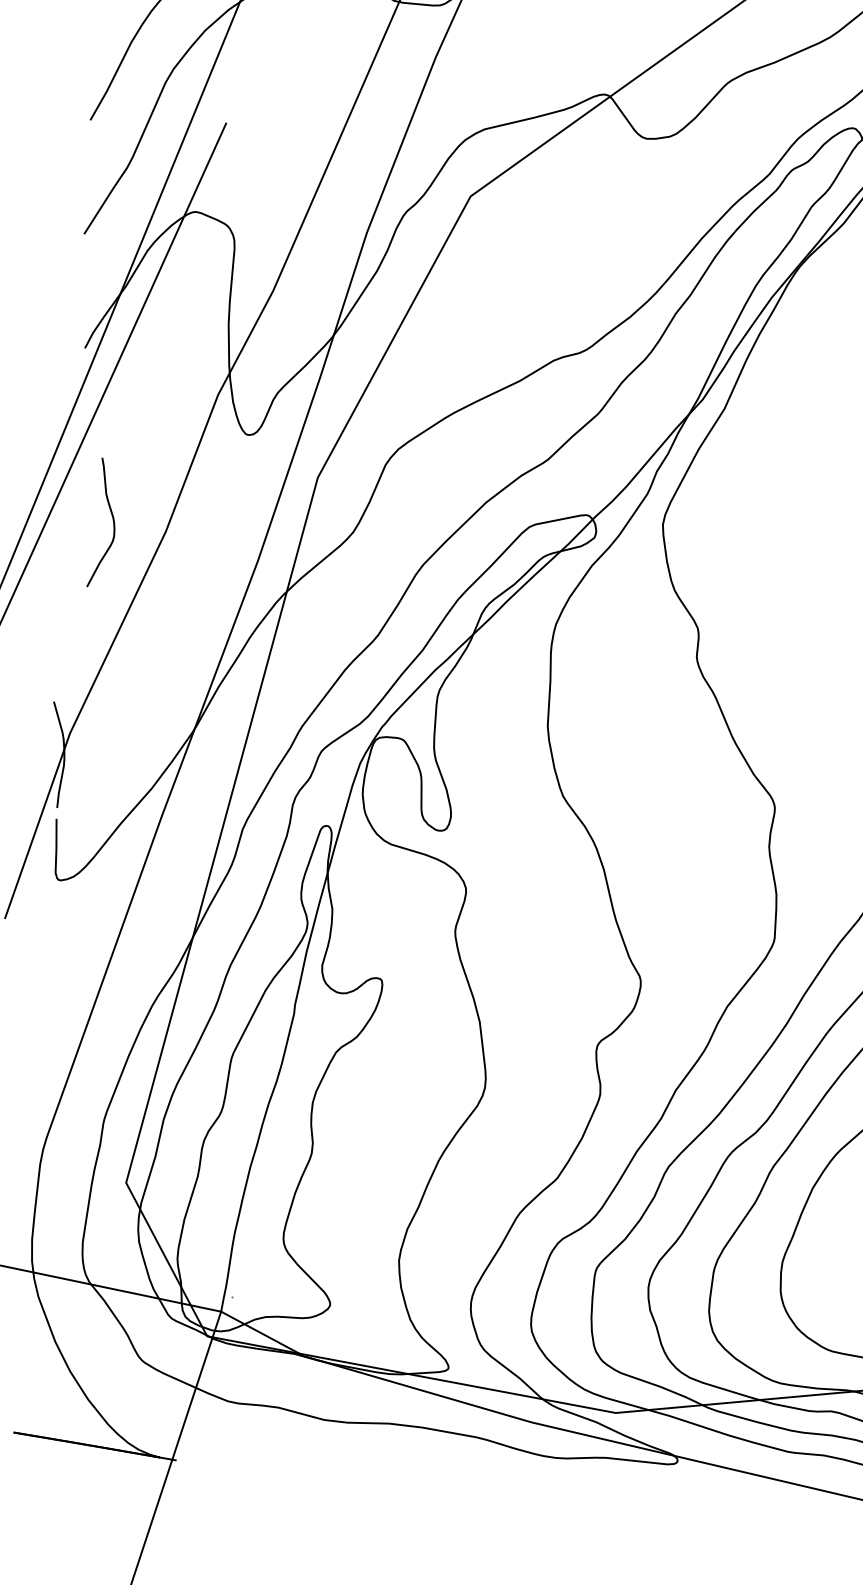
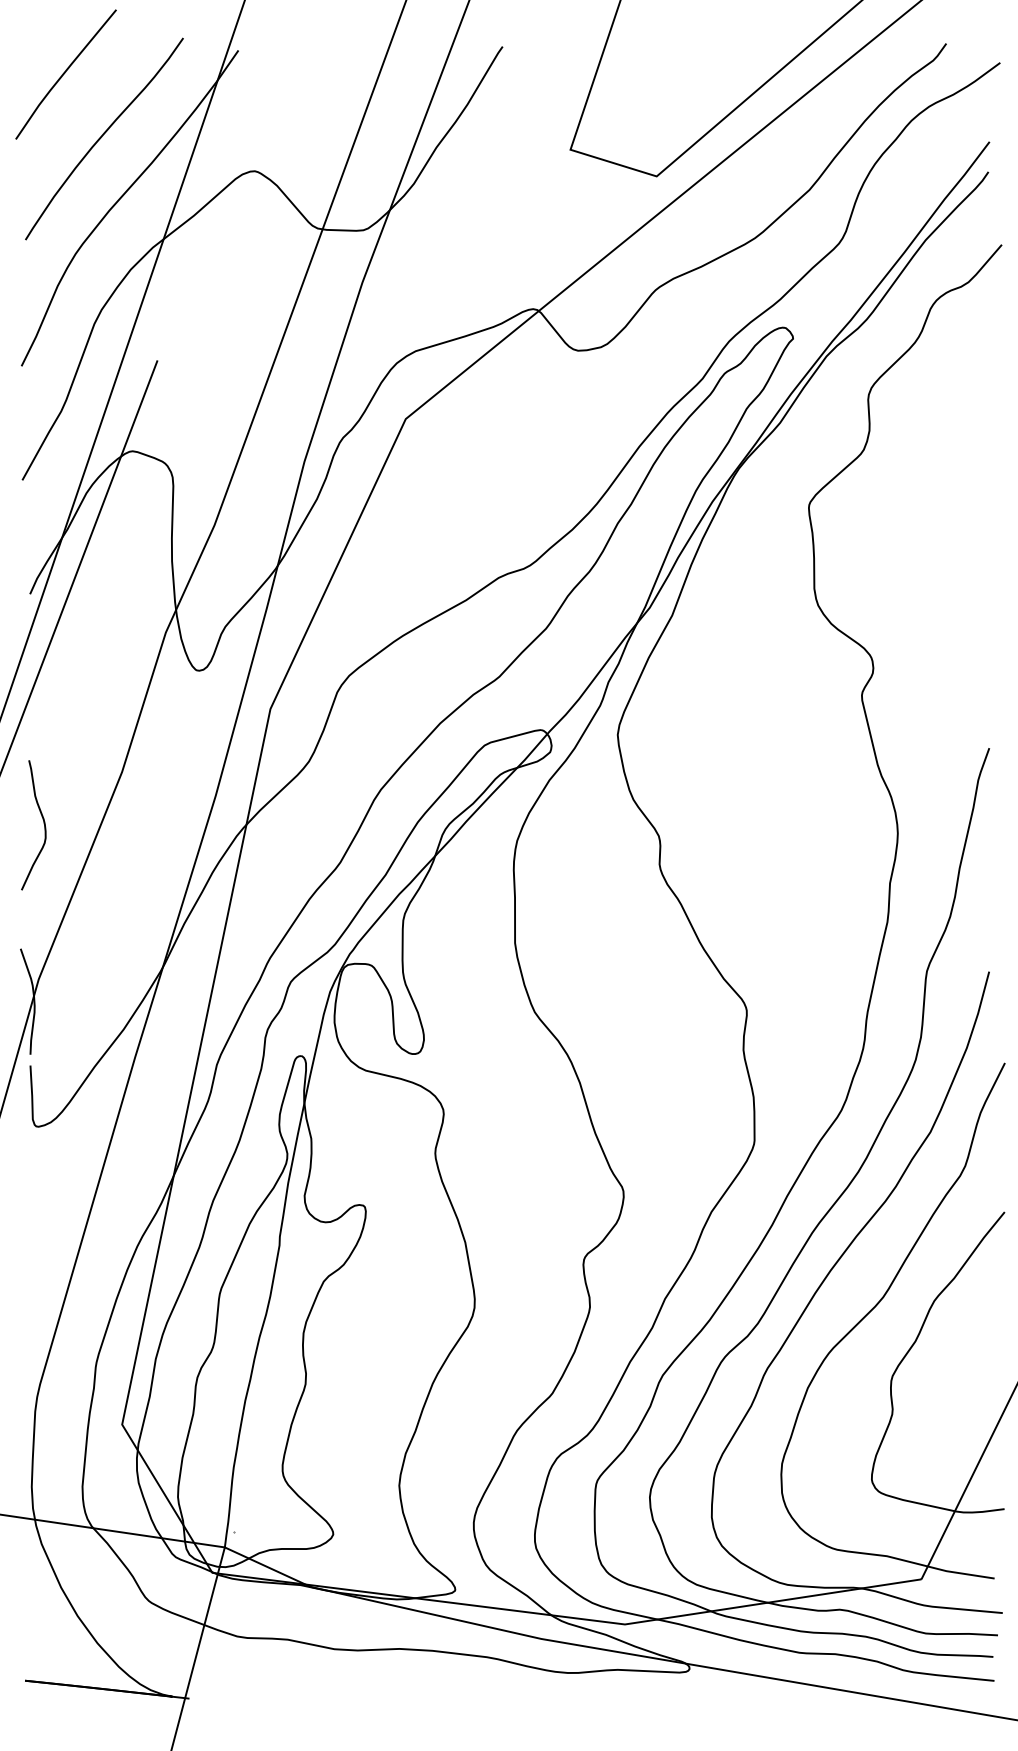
curve: (112, 521) -> (43, 823), moved

